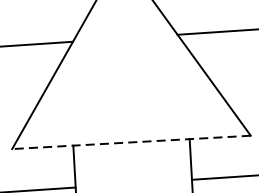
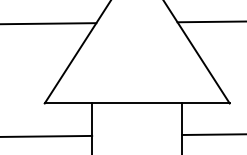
line: (130, 142) -> (136, 103), dashed -> solid

